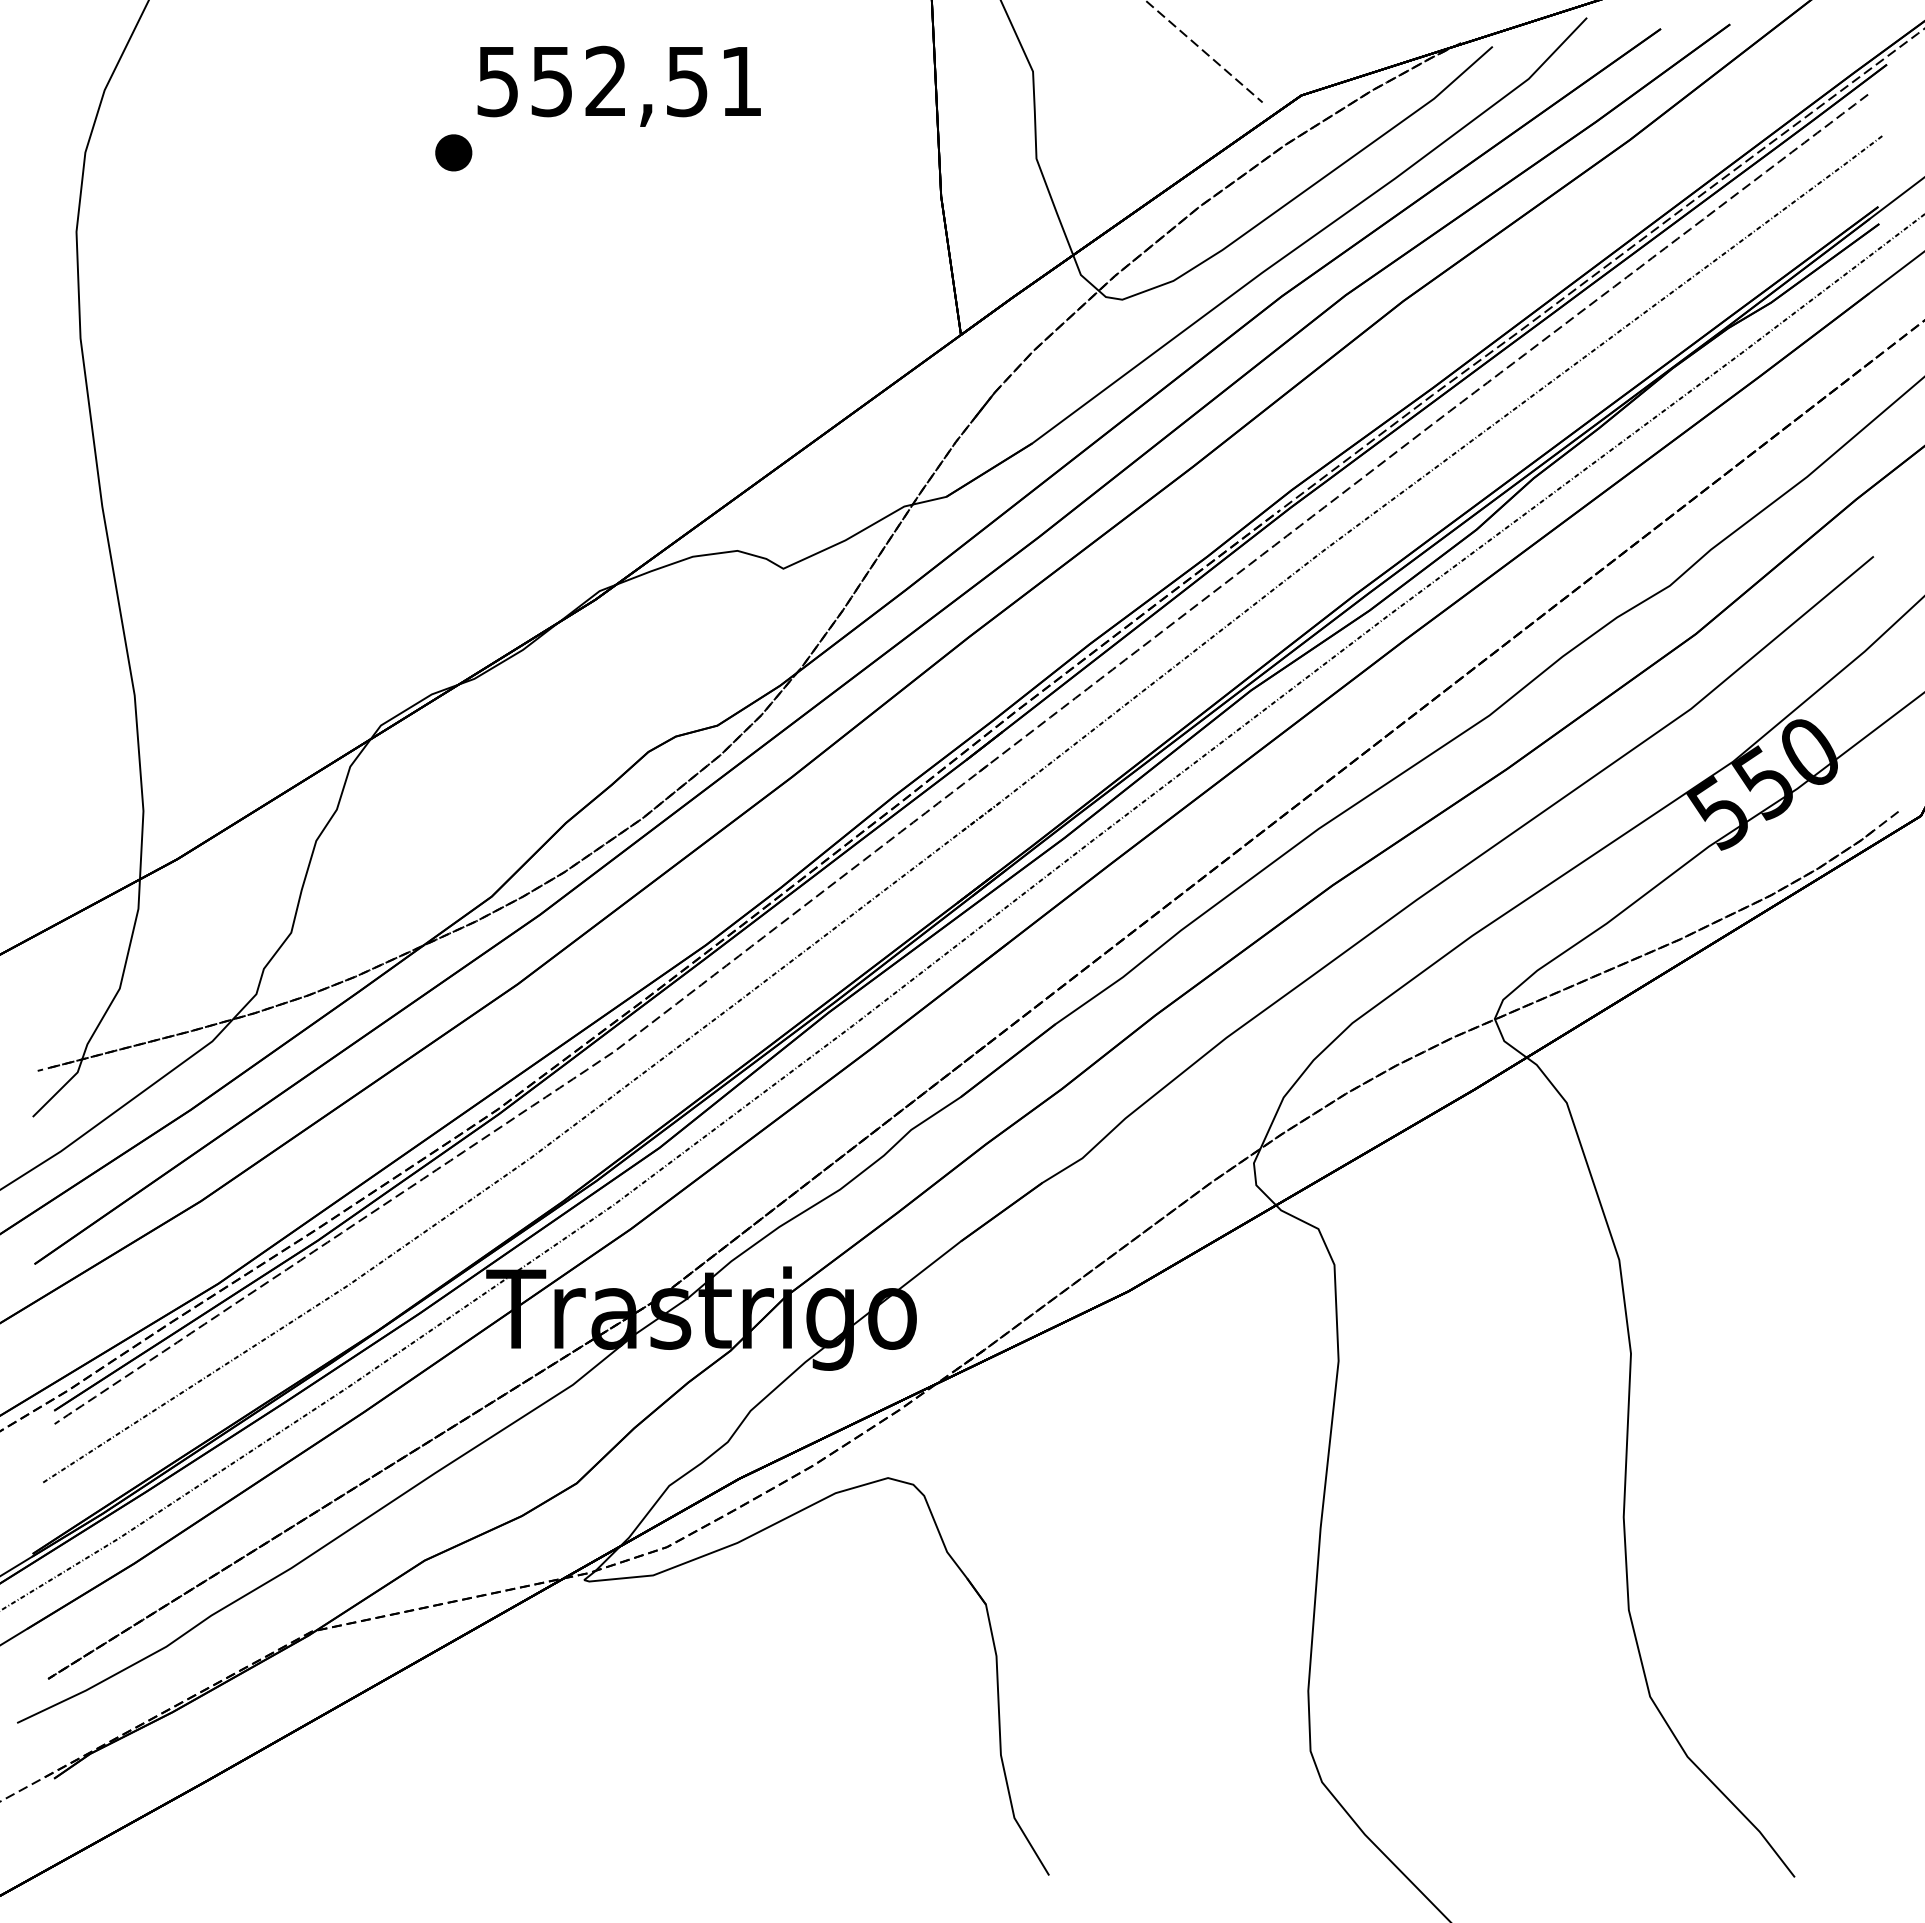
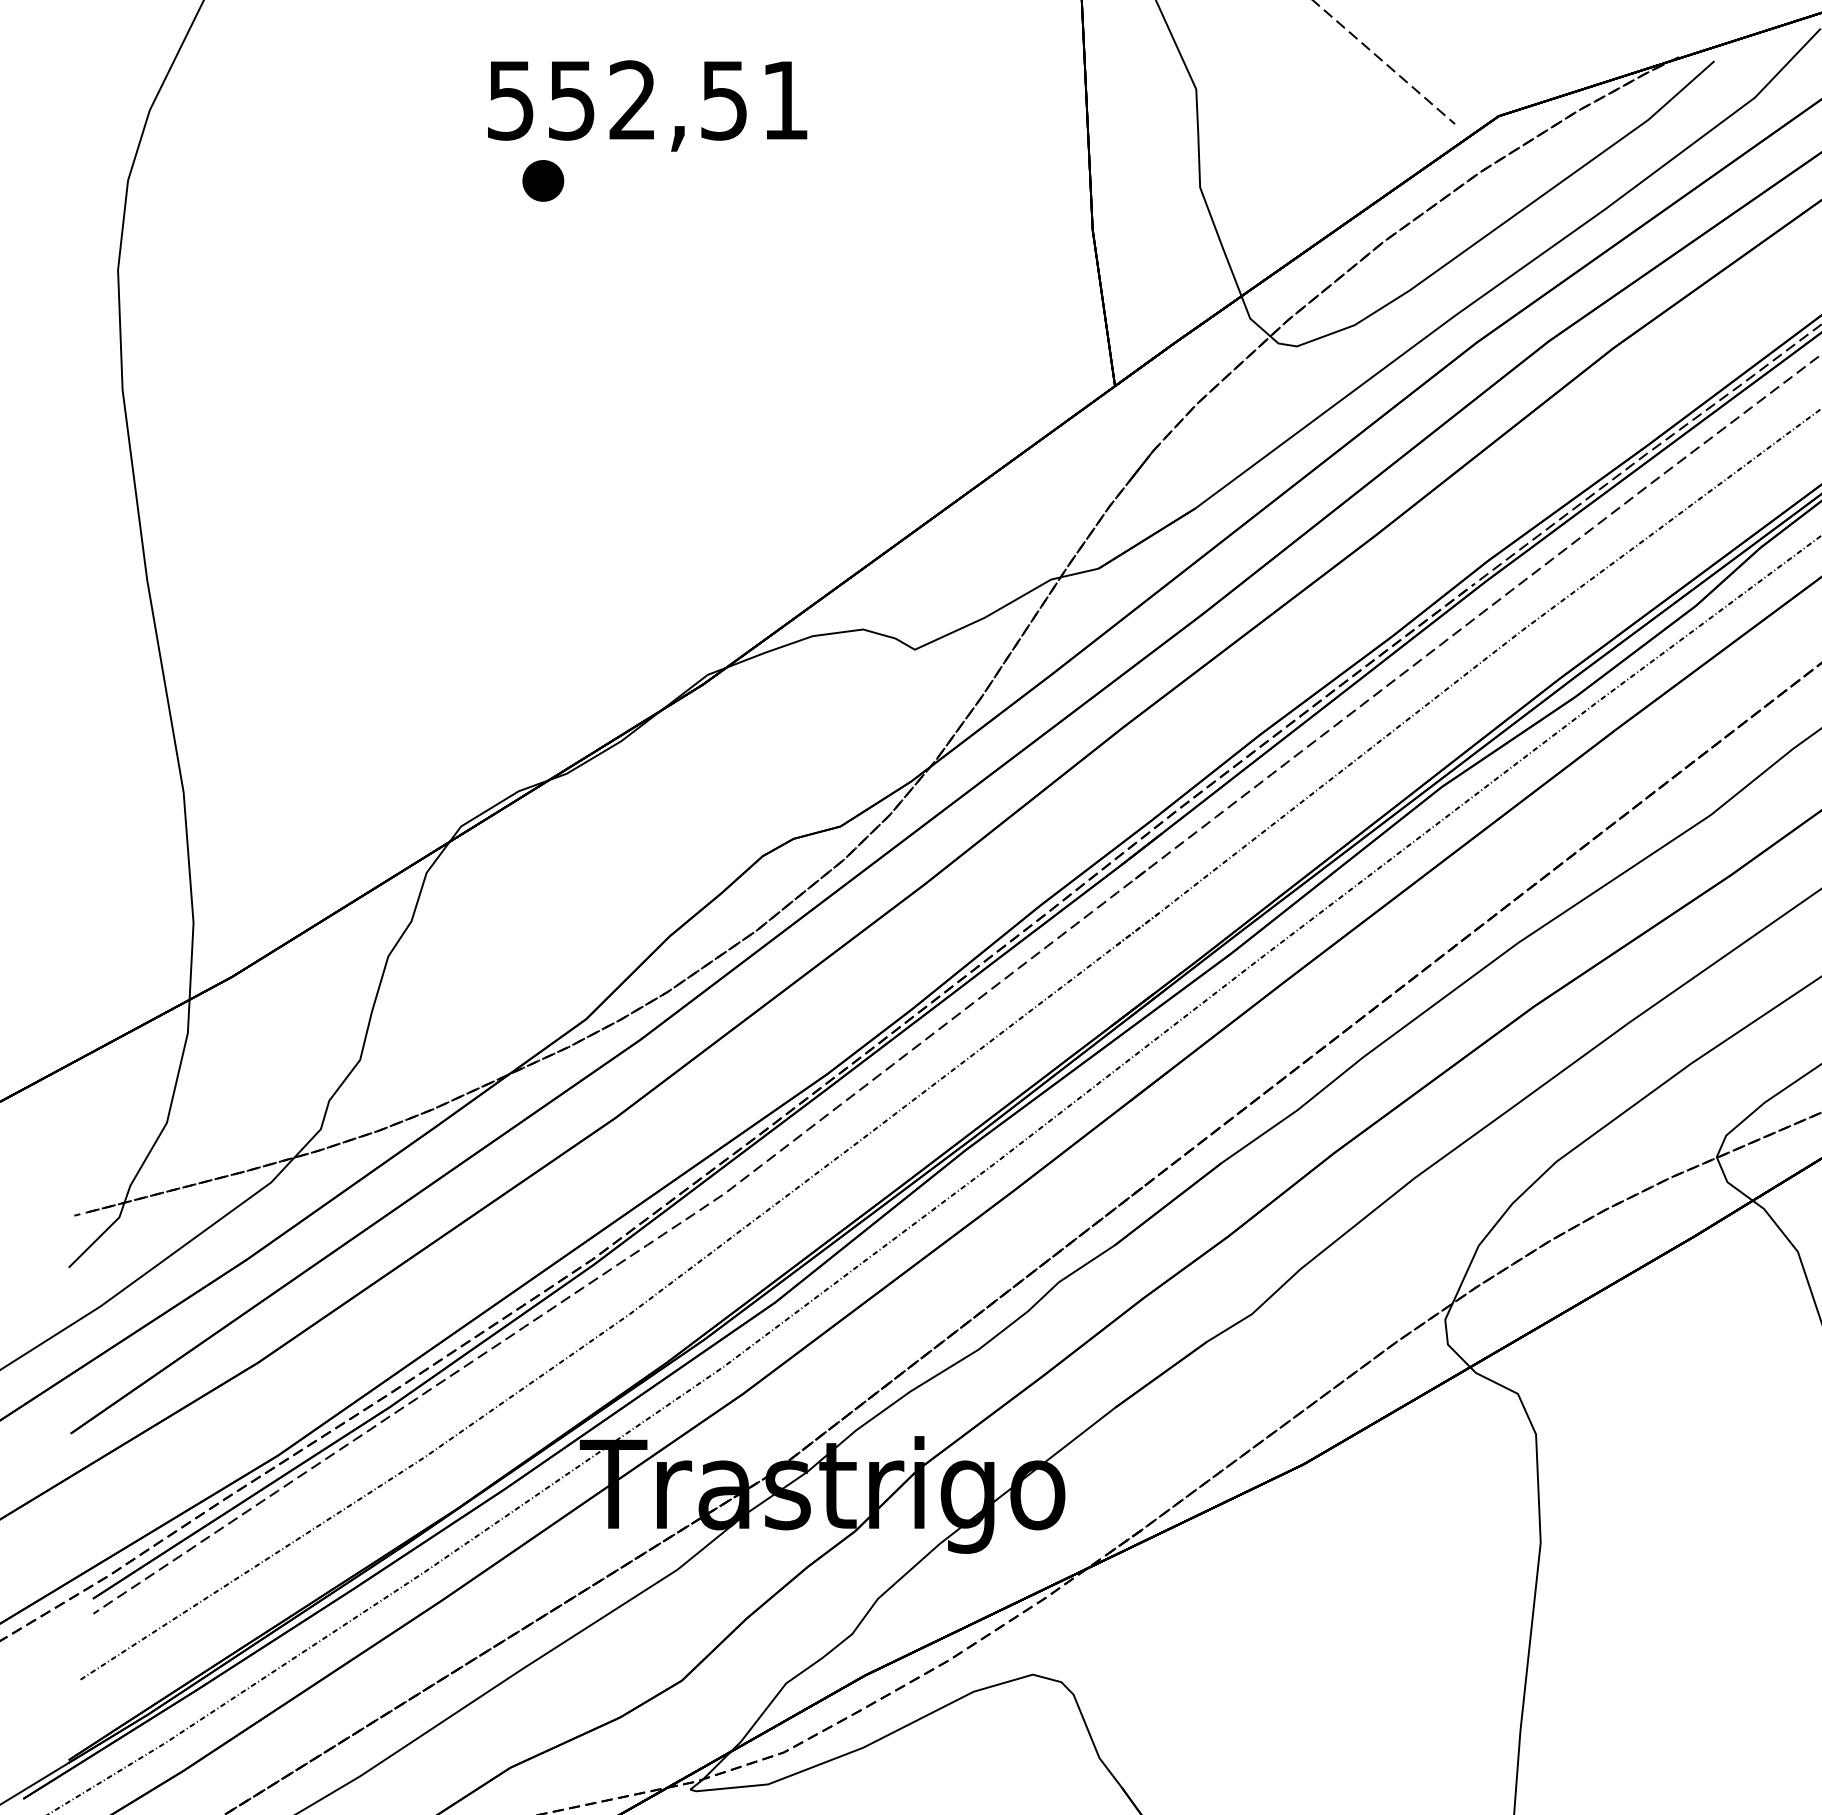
text: (618, 85) -> (646, 104), moved

